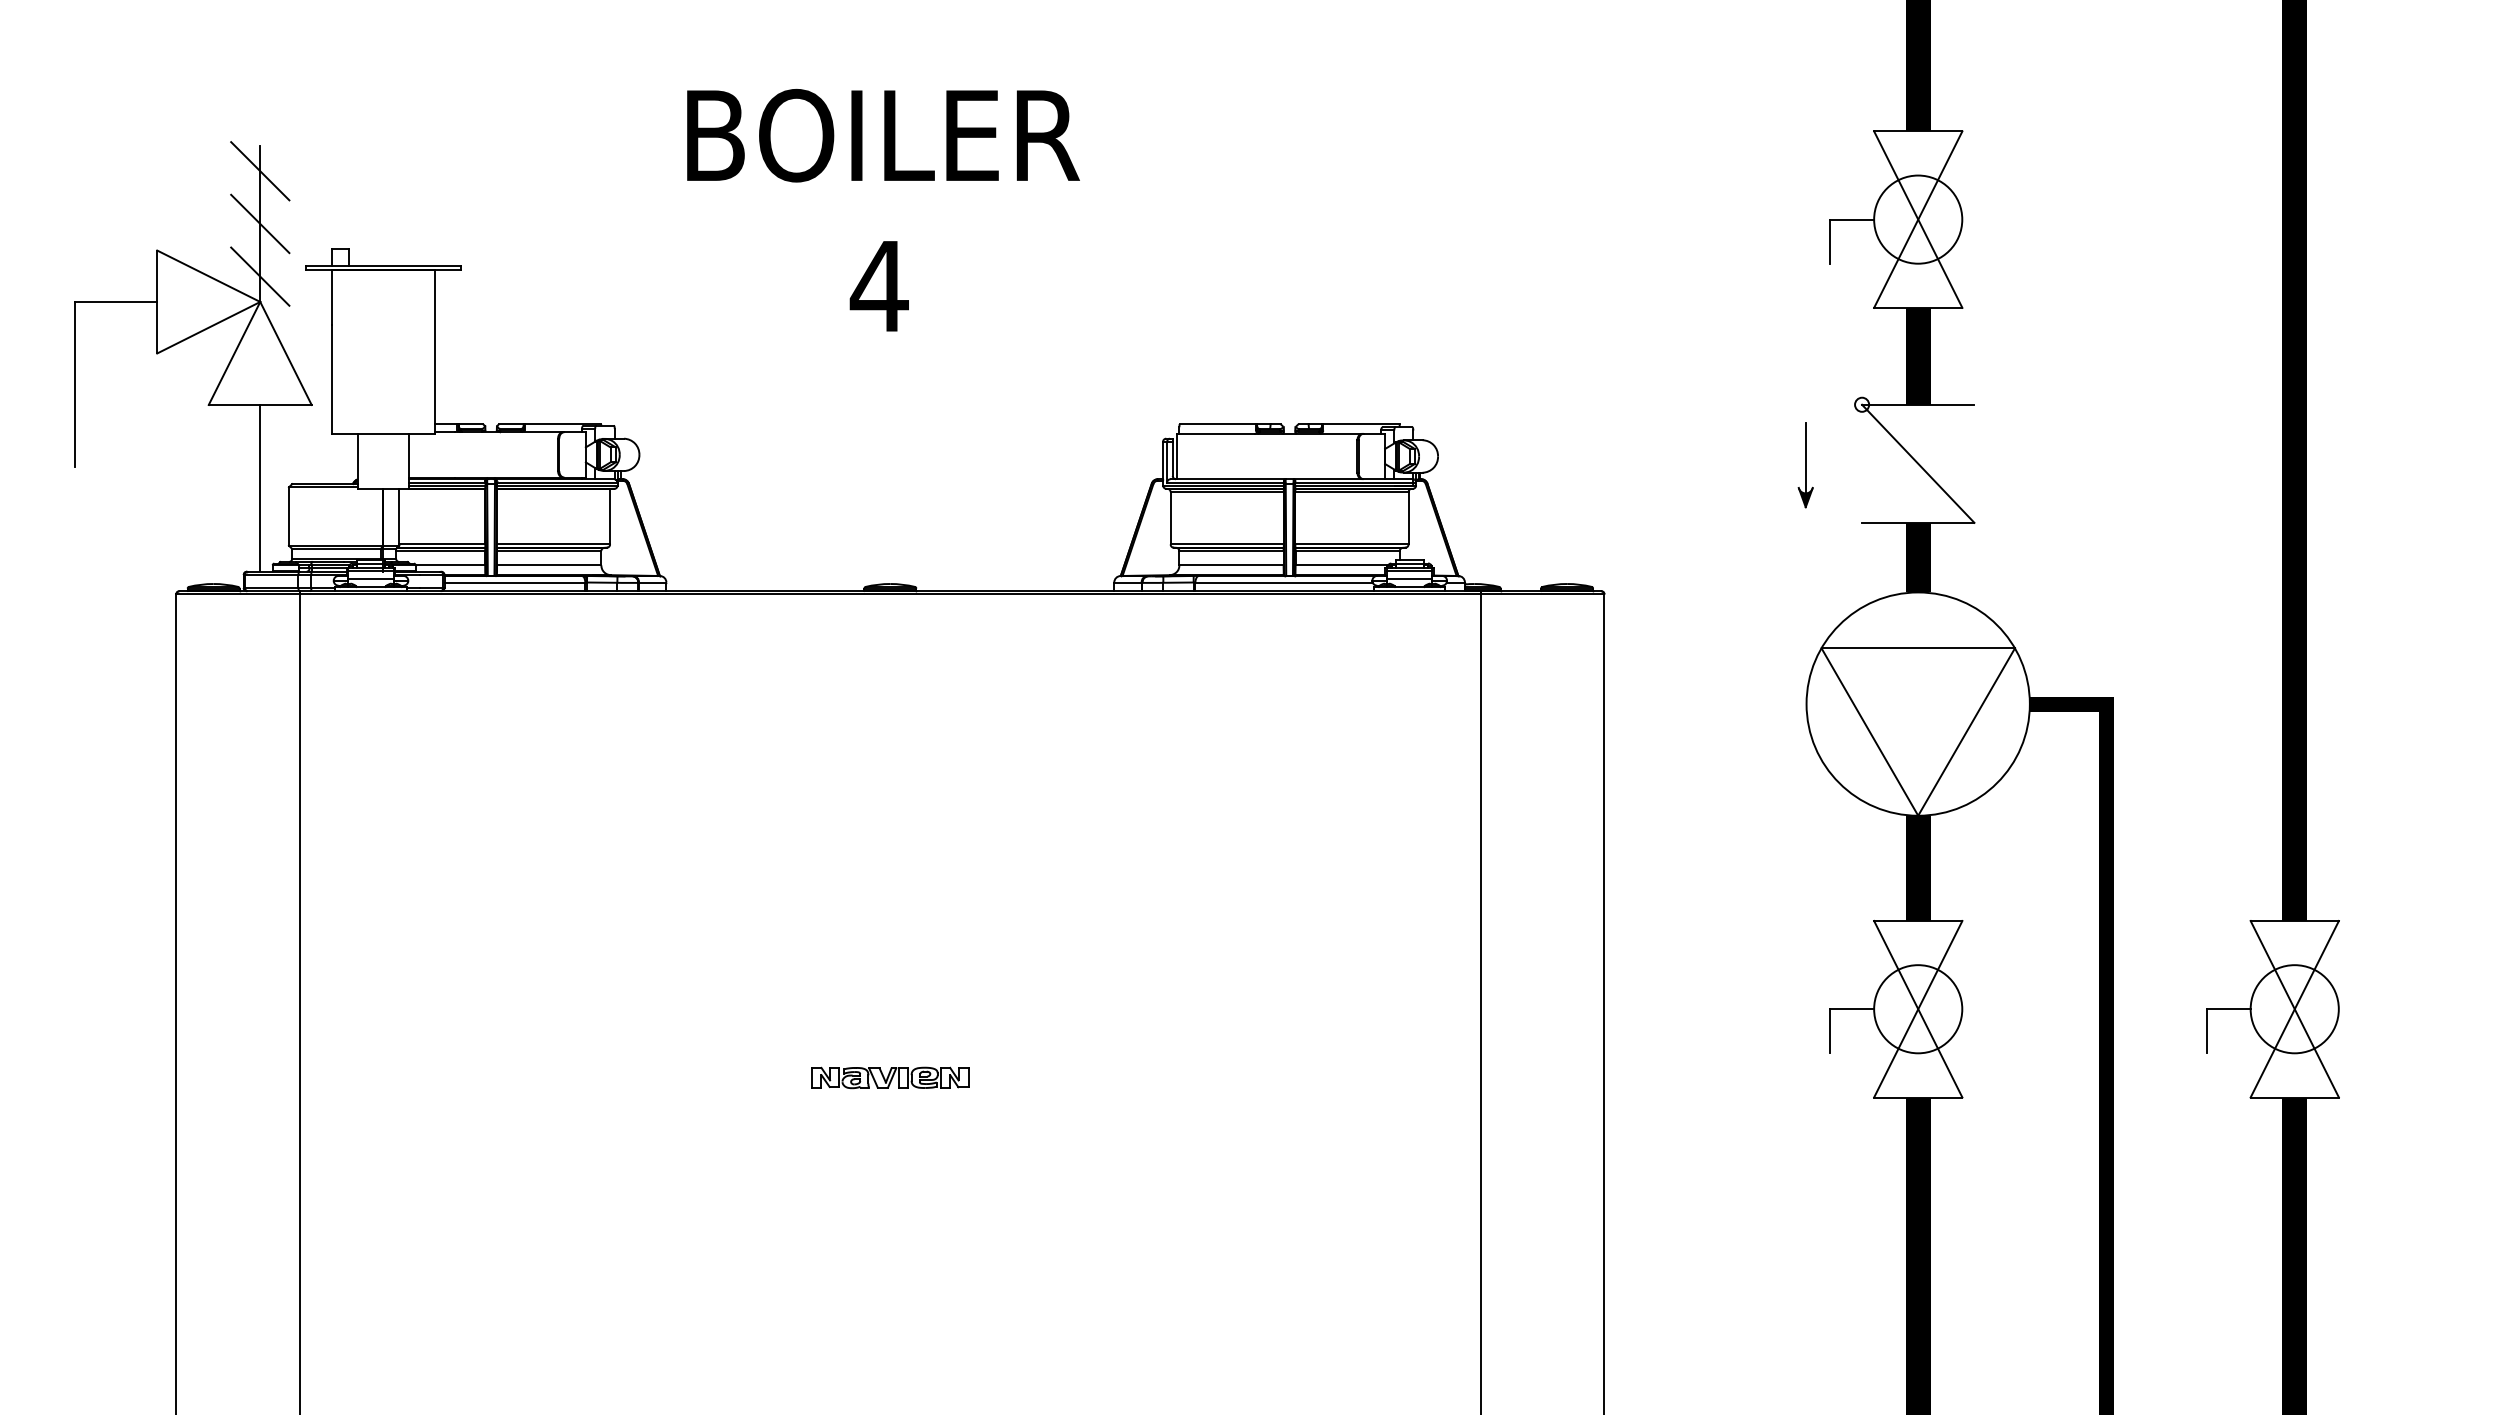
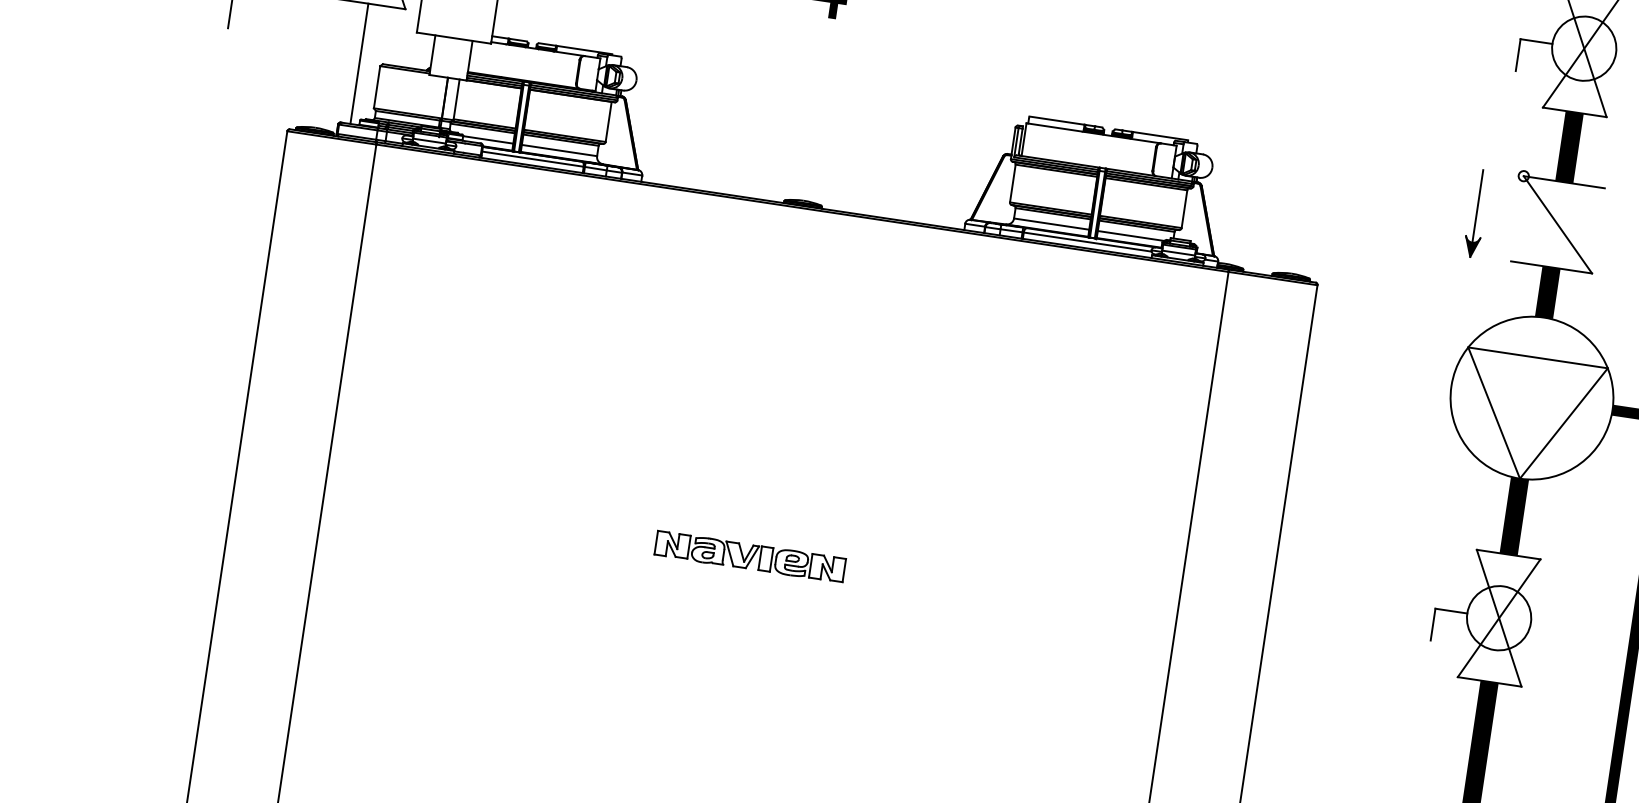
part: (1805, 465) -> (1476, 213), size x1.43
part: (890, 1077) -> (750, 556), size x1.67

